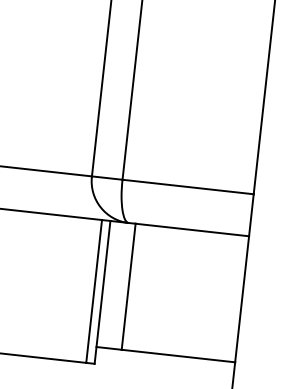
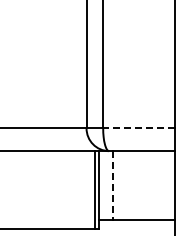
line: (187, 187) -> (138, 128), solid -> dashed
line: (128, 286) -> (112, 185), solid -> dashed

